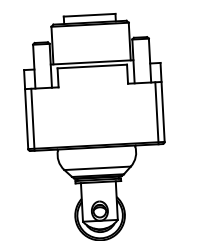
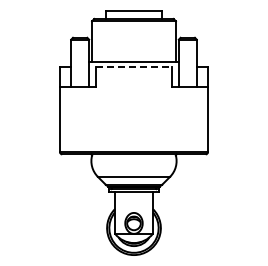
line: (92, 66) -> (134, 66), solid -> dashed
line: (157, 113) -> (201, 120), removed
line: (32, 119) -> (66, 120), removed

